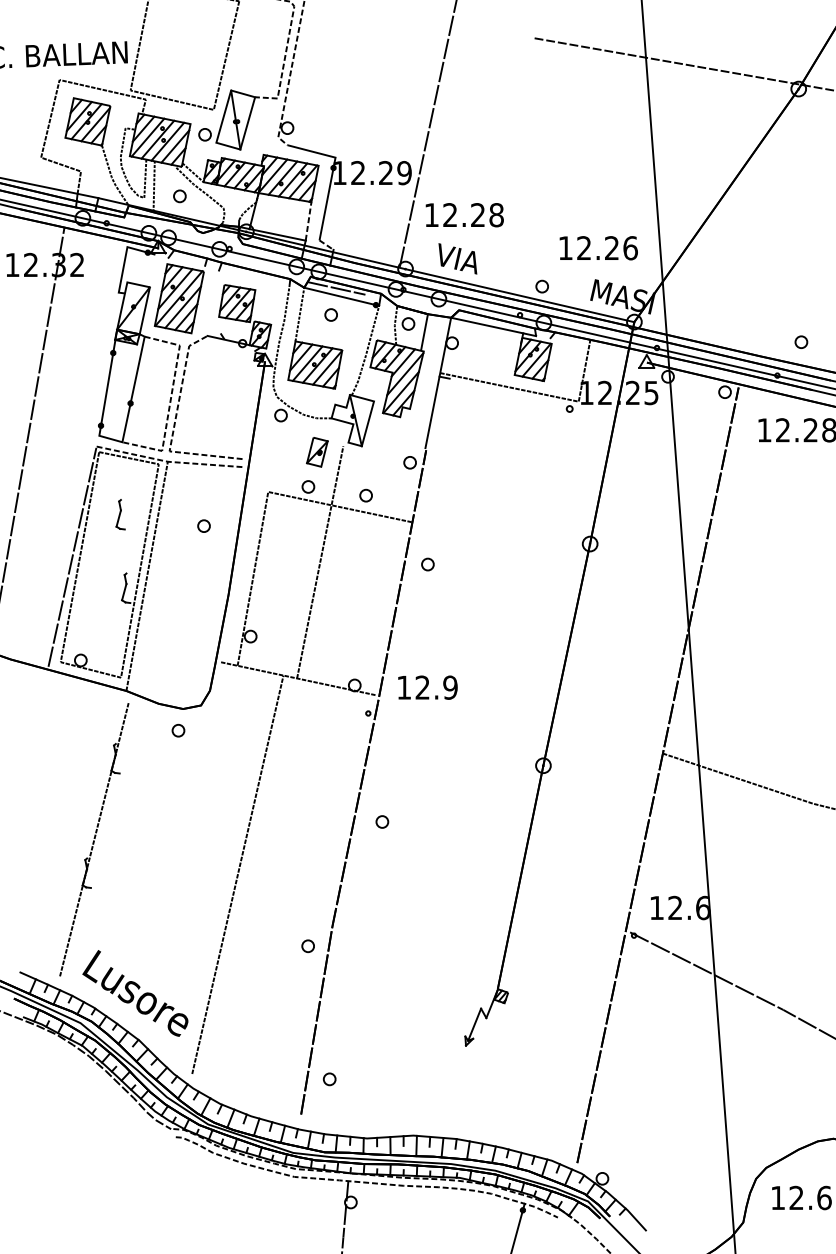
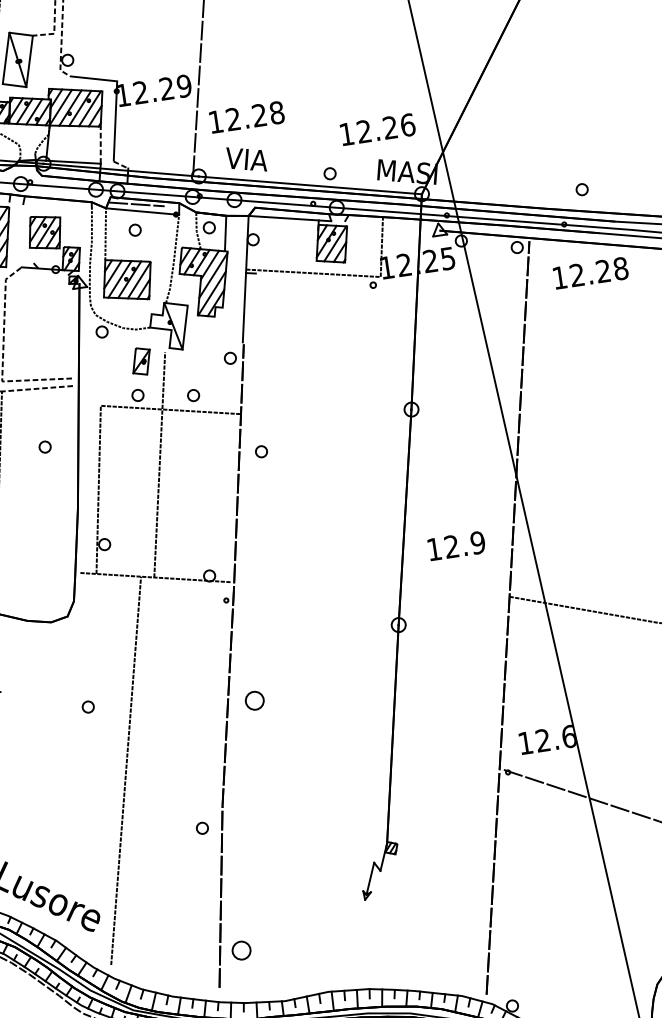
text: (427, 687) -> (456, 545), moved
part: (178, 730) -> (88, 706), moved
part: (382, 821) -> (254, 700), size x1.6
part: (329, 1079) -> (241, 950), size x1.6

